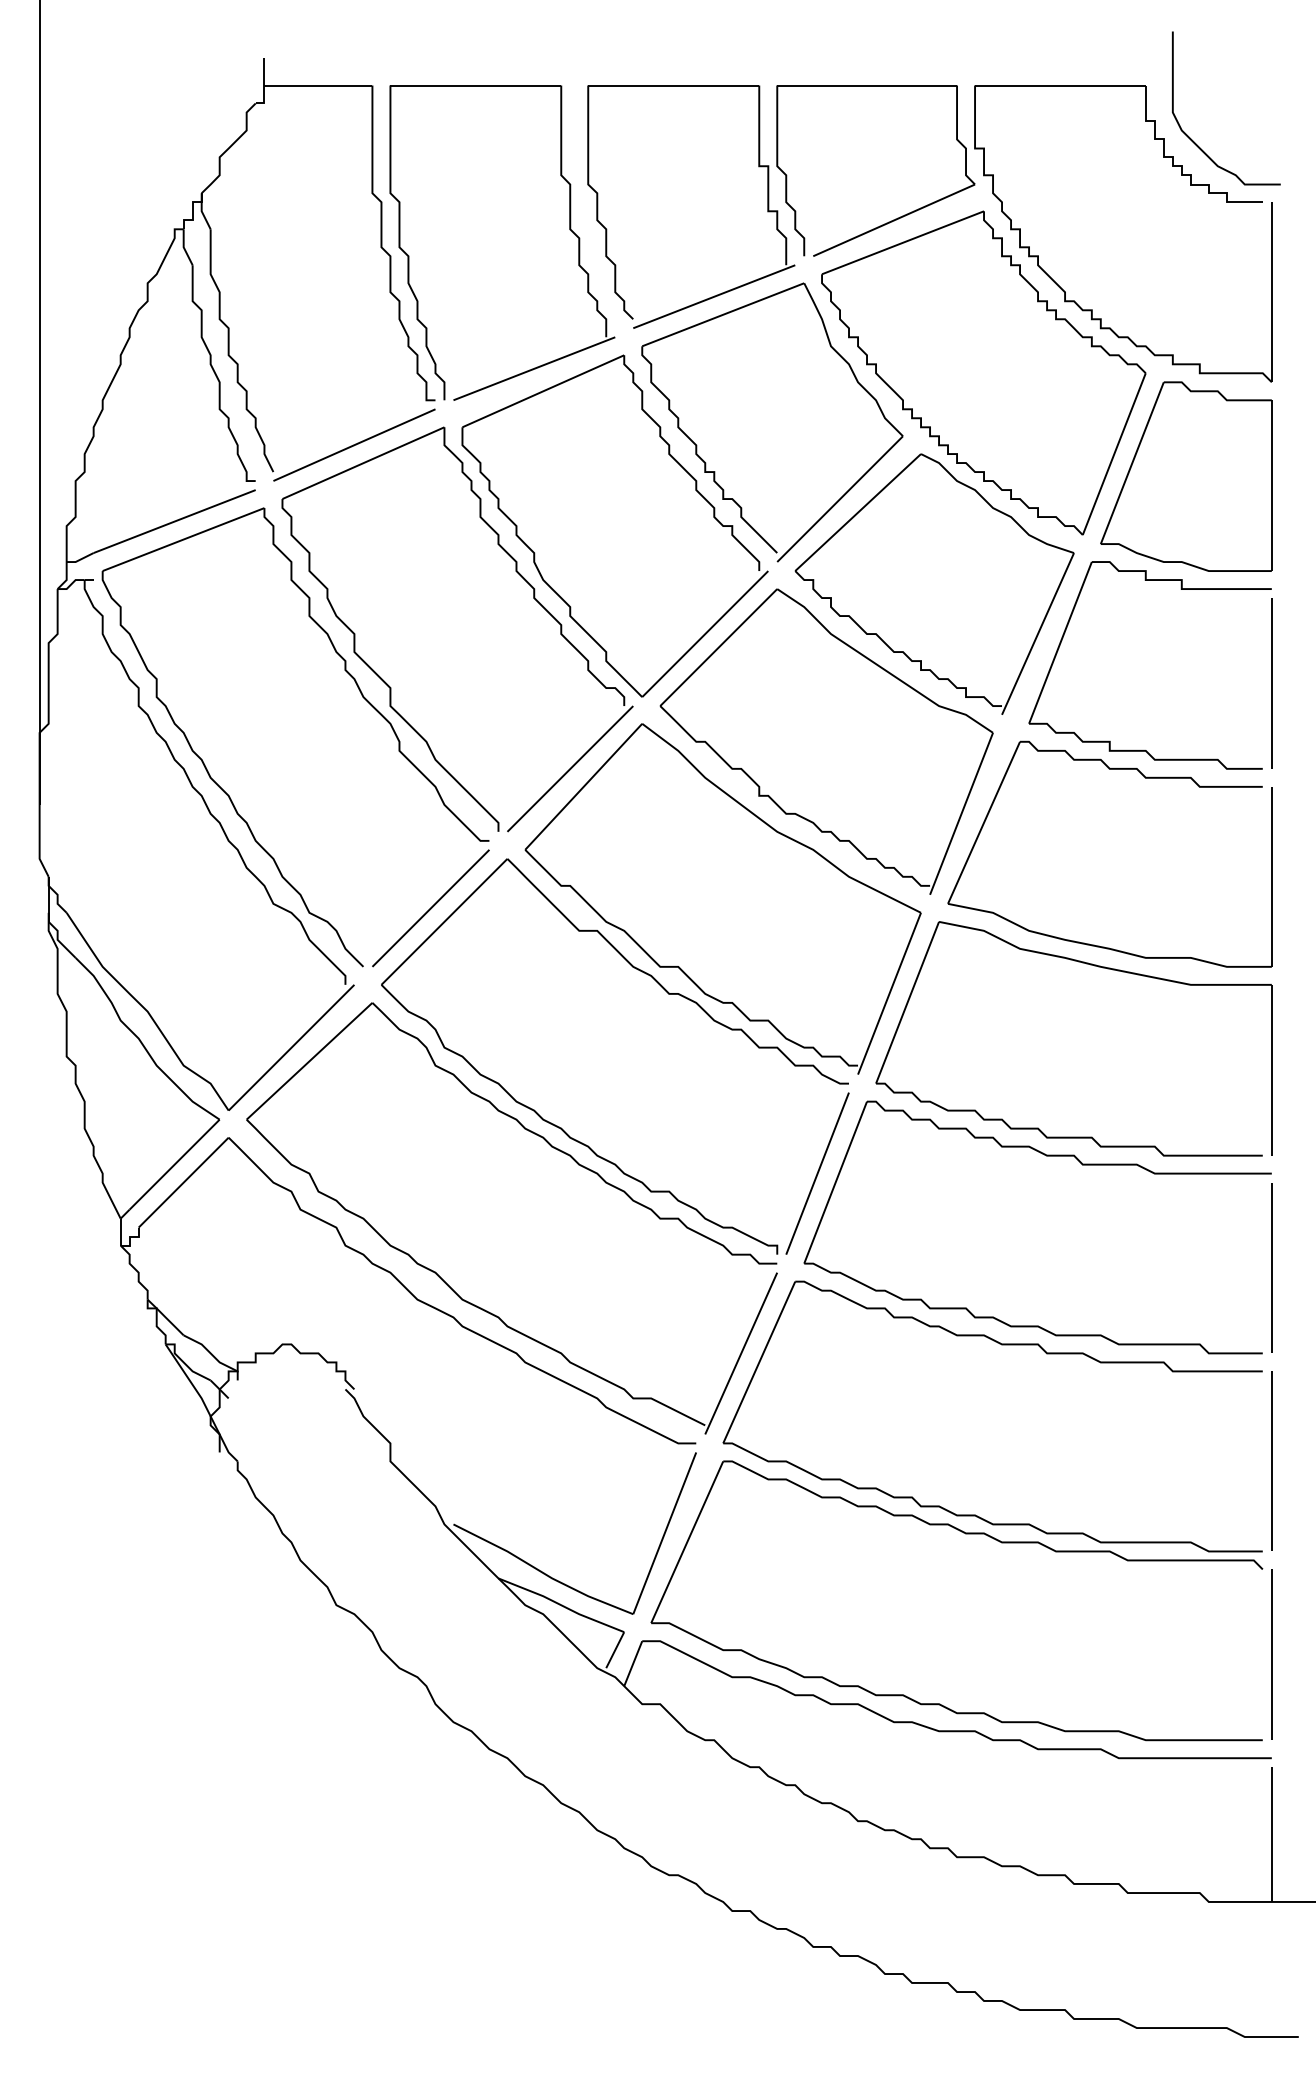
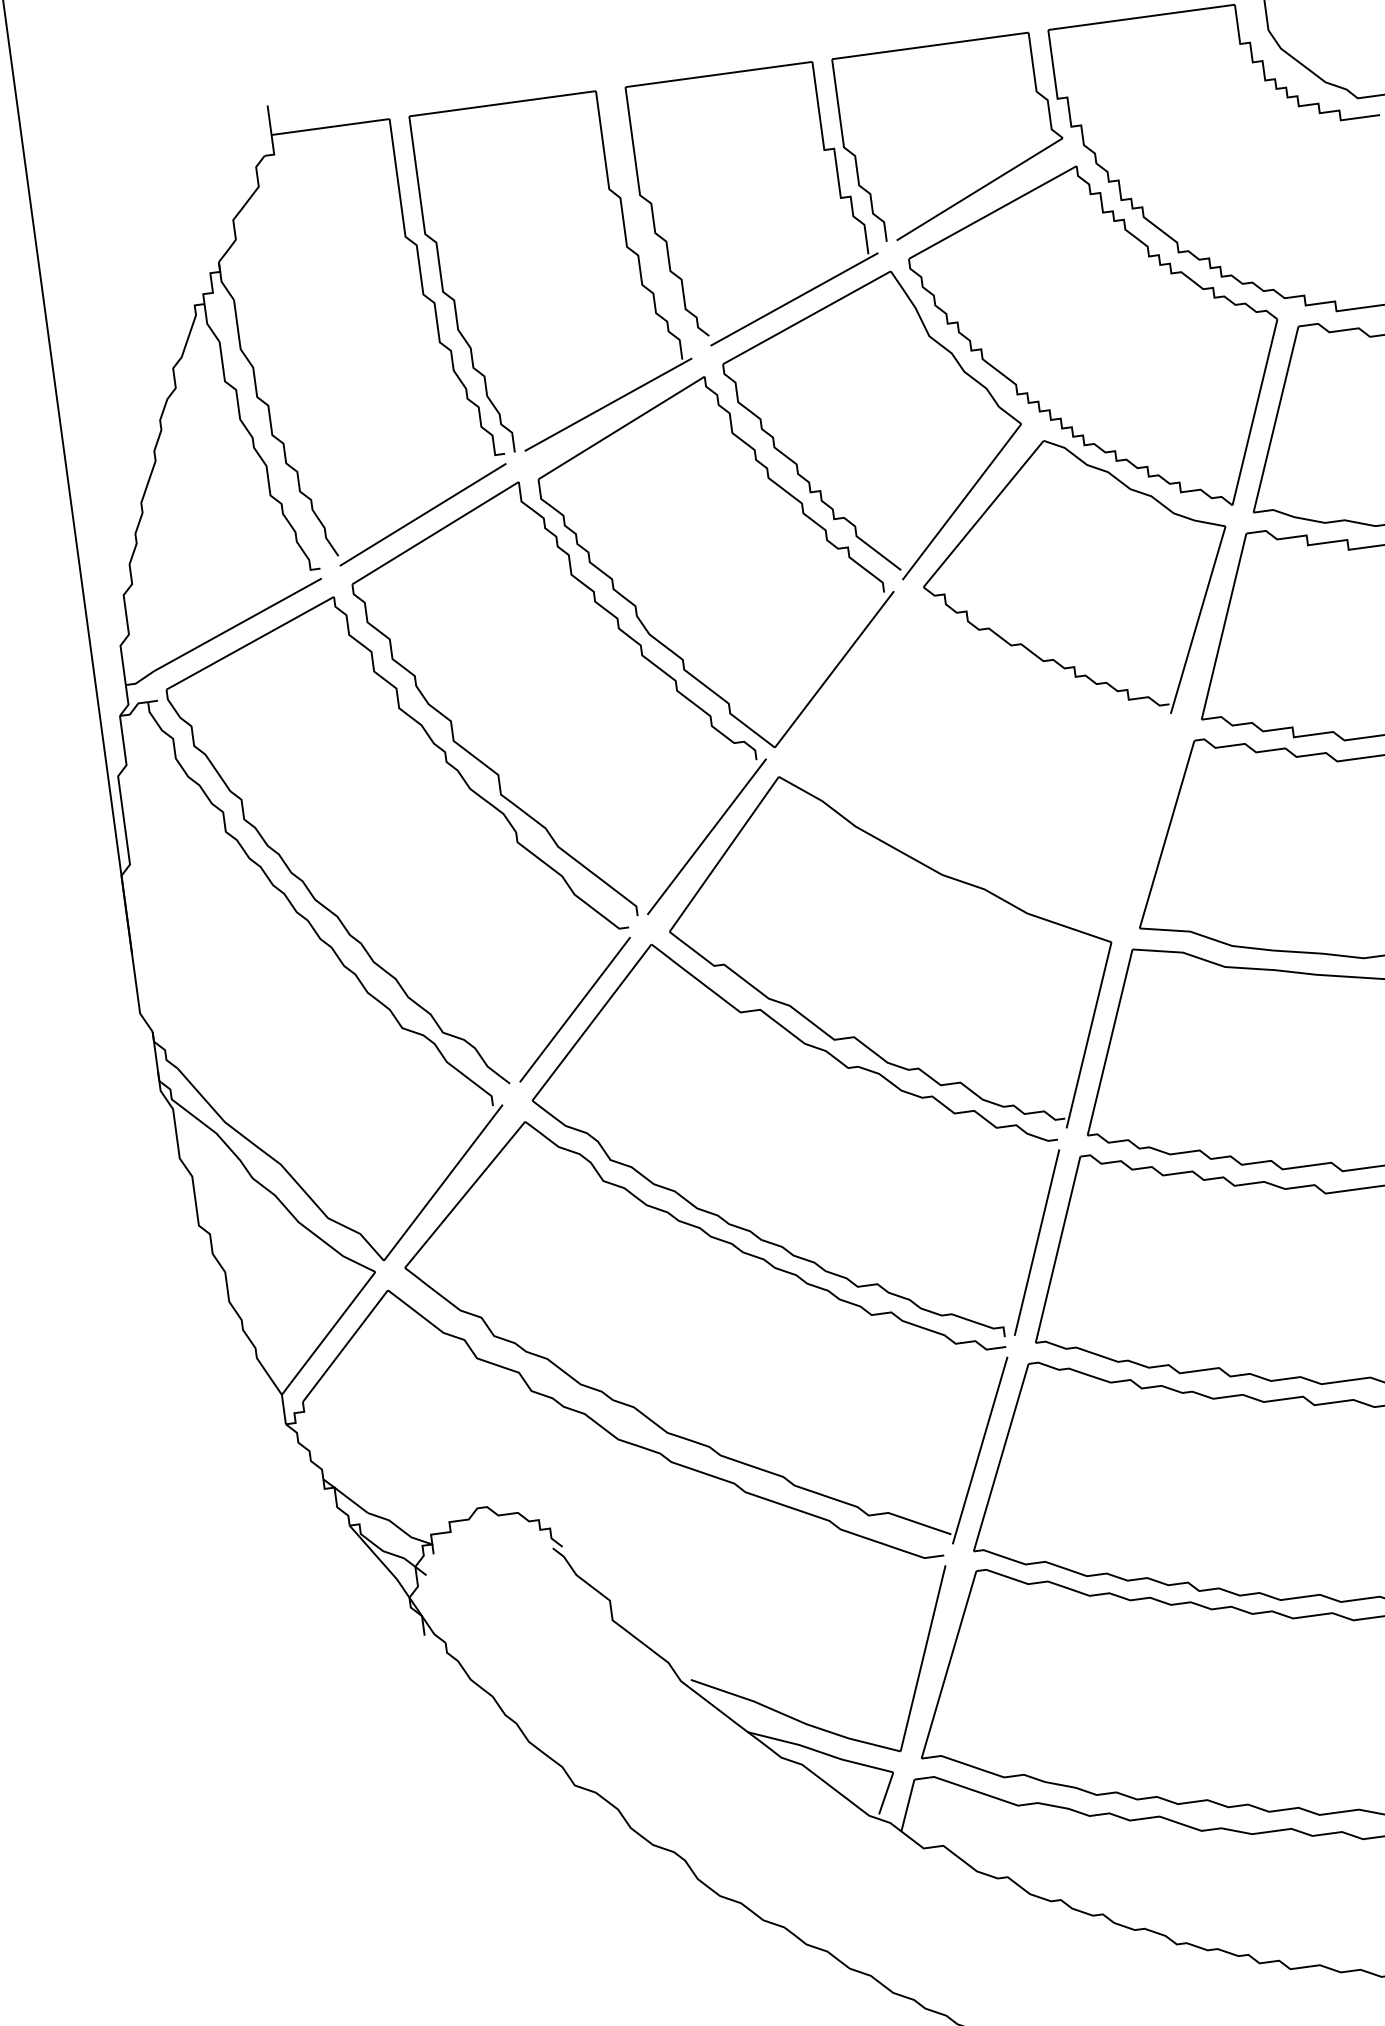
part: (797, 813) -> (961, 851), removed

